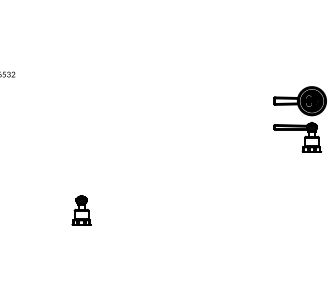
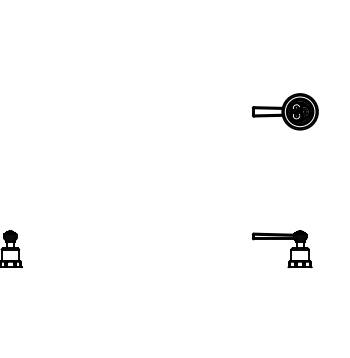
part: (297, 130) -> (281, 240), moved

